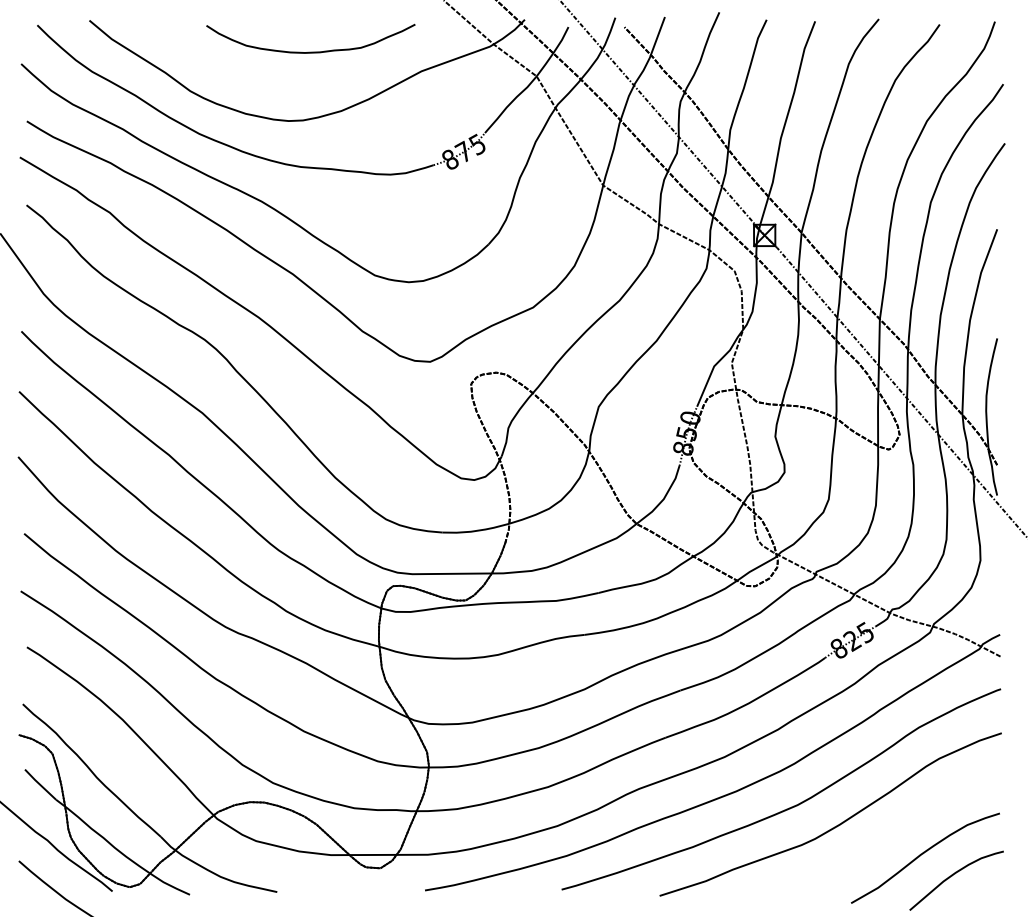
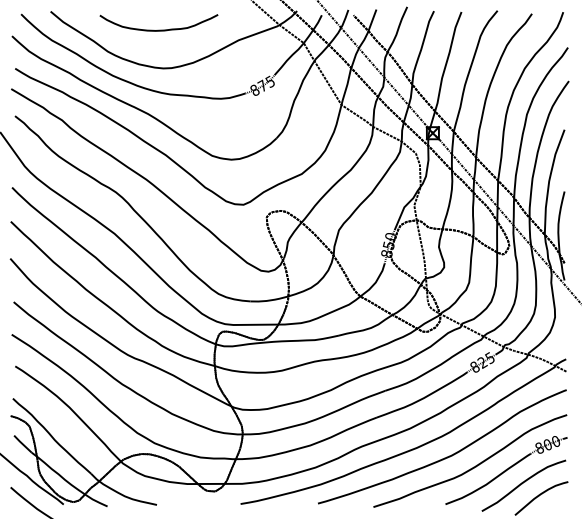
curve: (309, 50) -> (158, 29), moved
part: (894, 831) -> (506, 470), added

